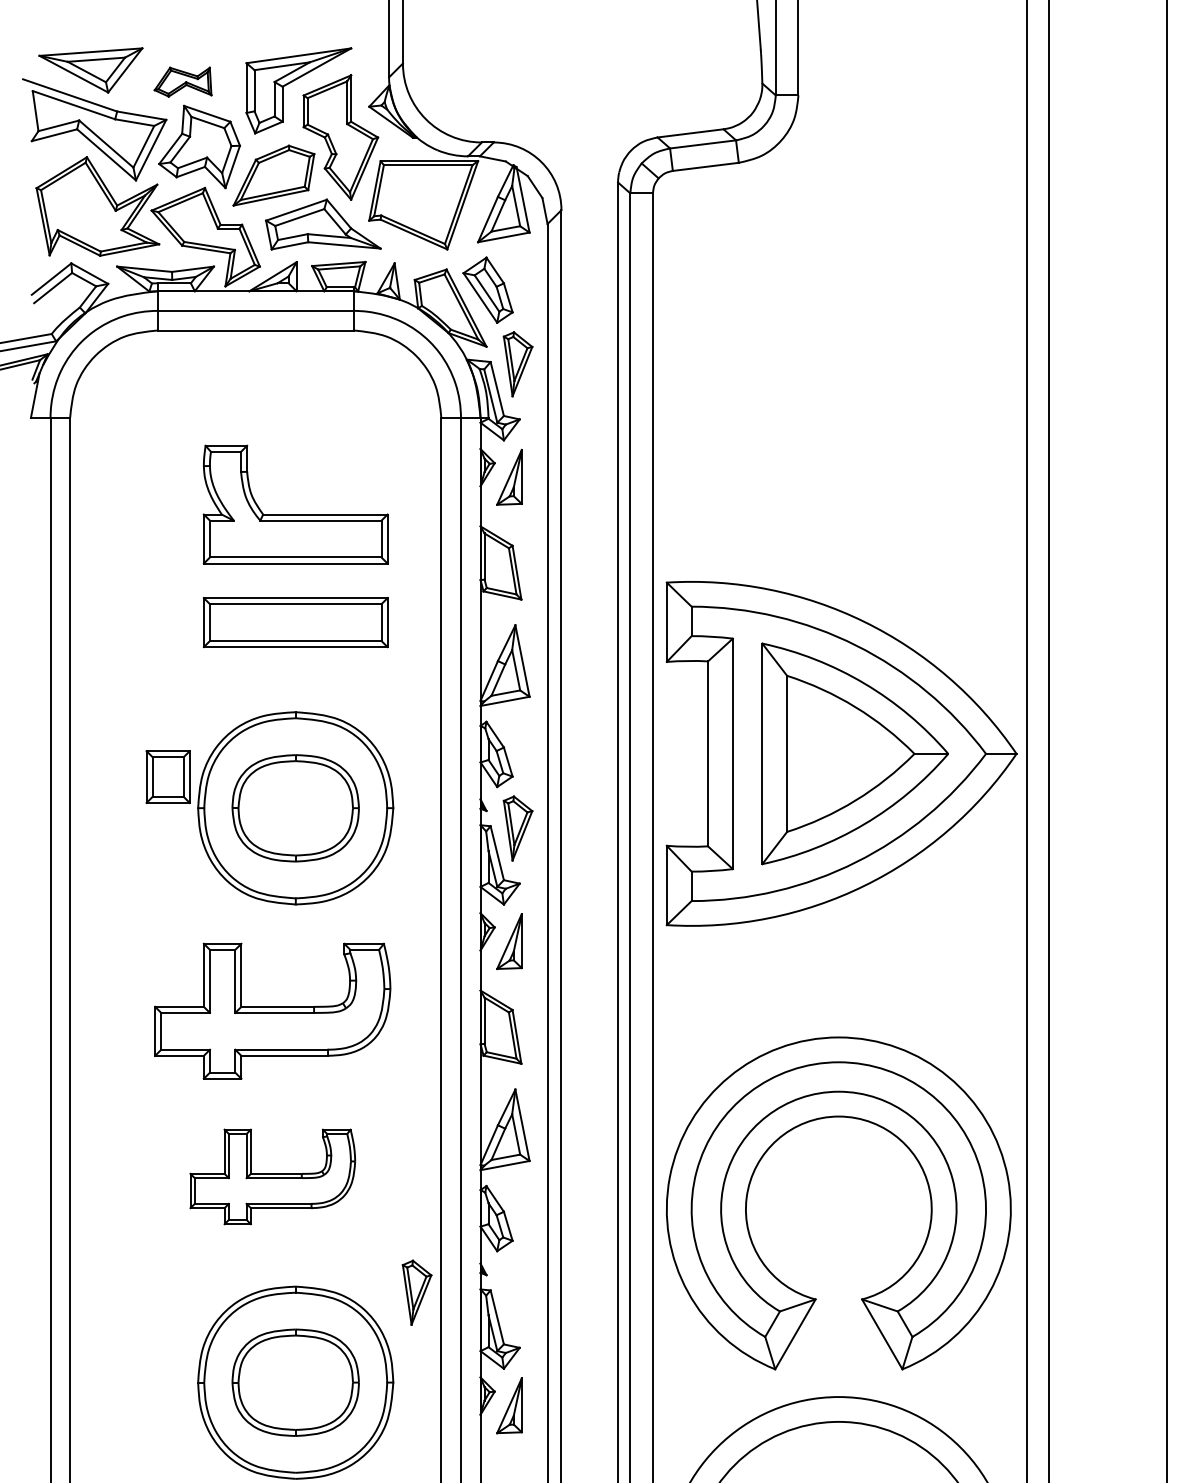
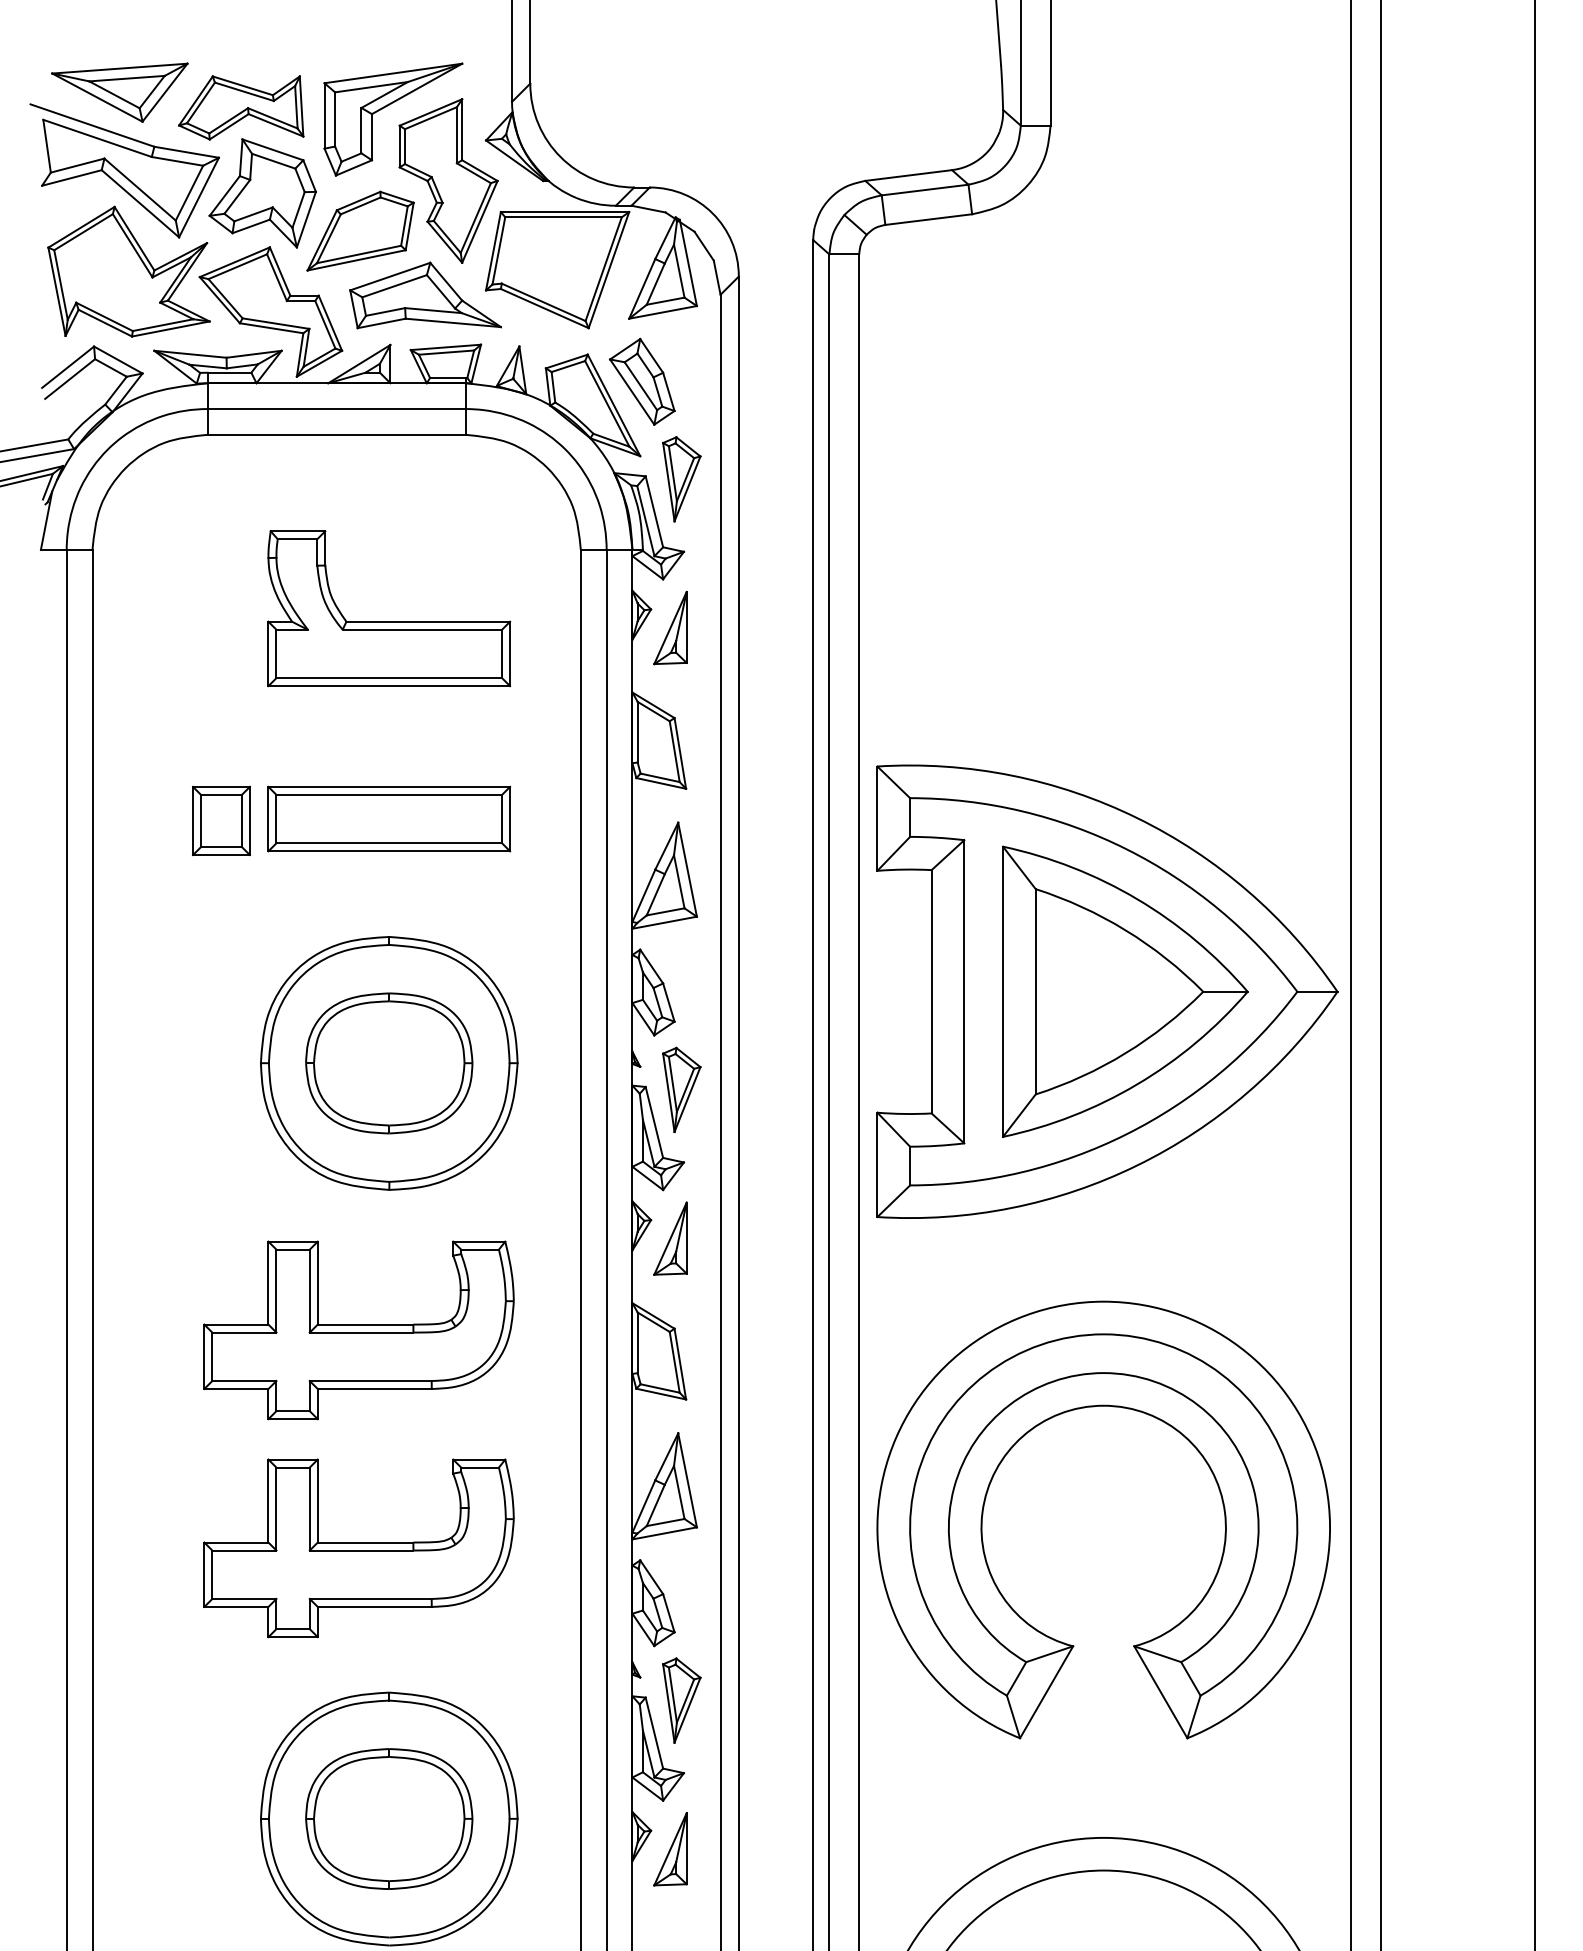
part: (182, 82) -> (240, 108), size x1.67
part: (295, 514) -> (388, 621), moved
part: (167, 776) -> (220, 820), moved
part: (828, 1118) -> (1090, 1408), moved
part: (272, 1176) -> (358, 1547), size x1.43
part: (416, 1292) -> (680, 1700), moved

